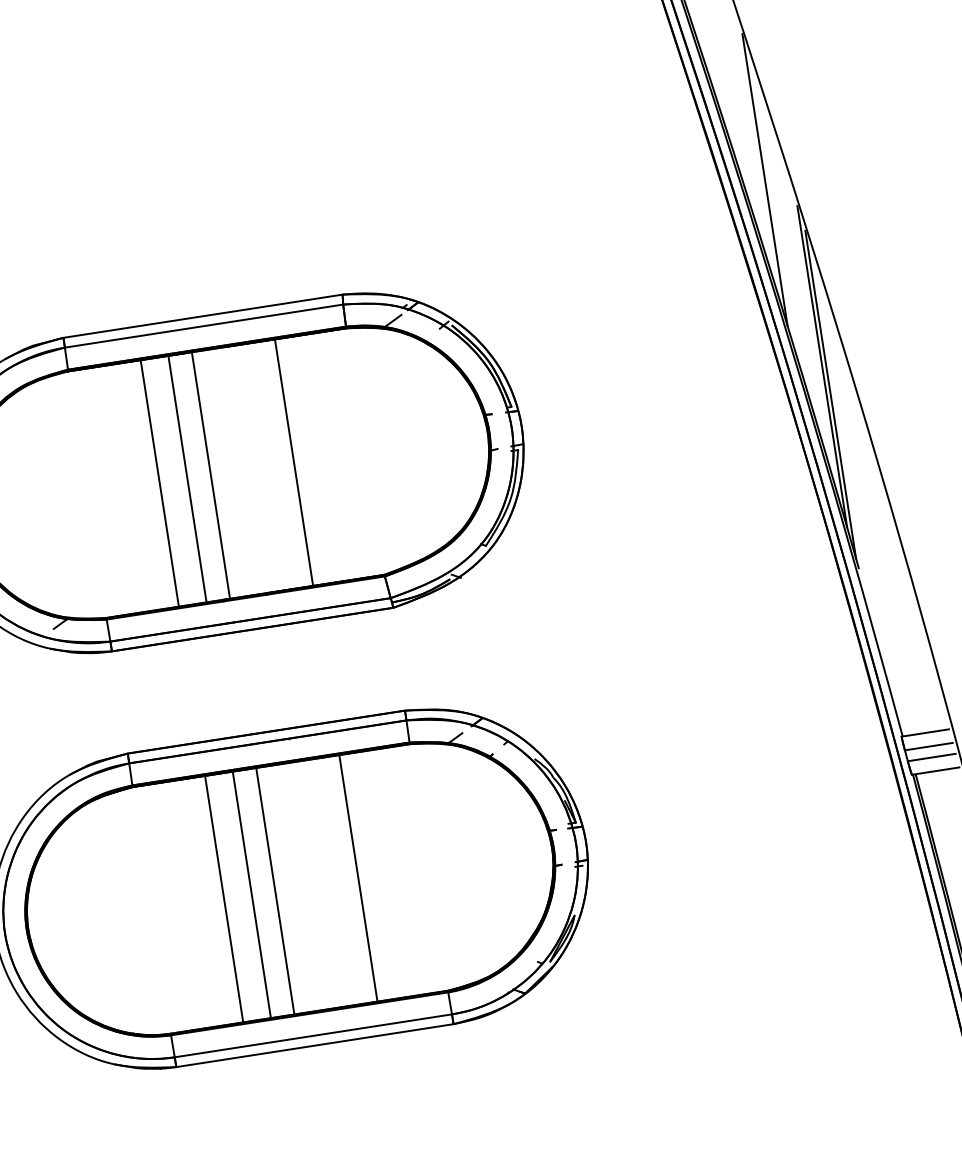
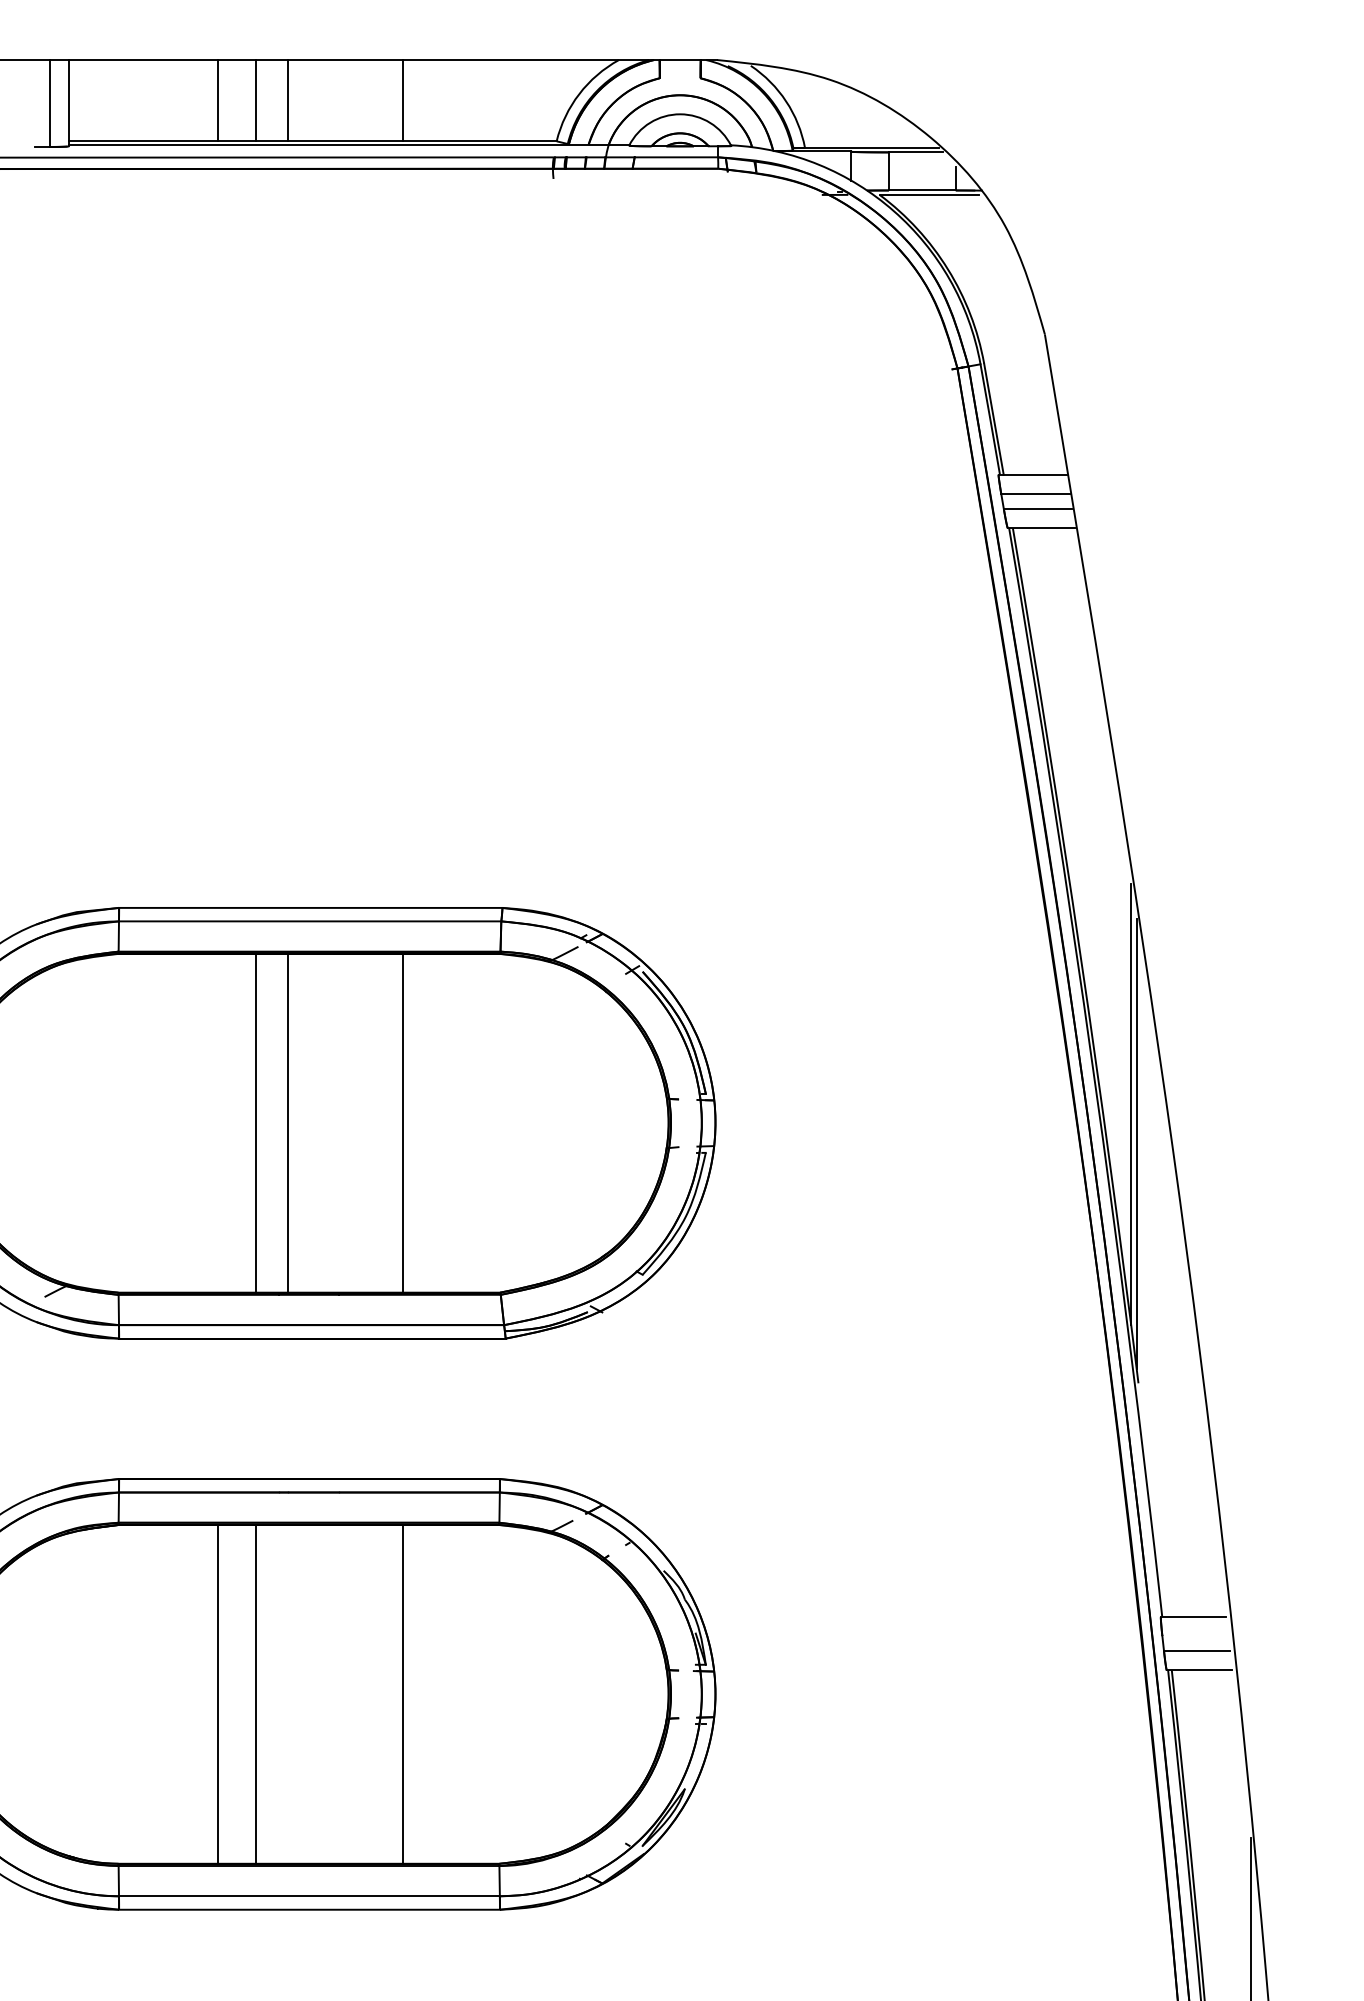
line: (765, 179) -> (1093, 841), removed
line: (159, 482) -> (218, 1122), removed
line: (929, 746) -> (1195, 1636), removed
line: (275, 890) -> (288, 1693), removed

